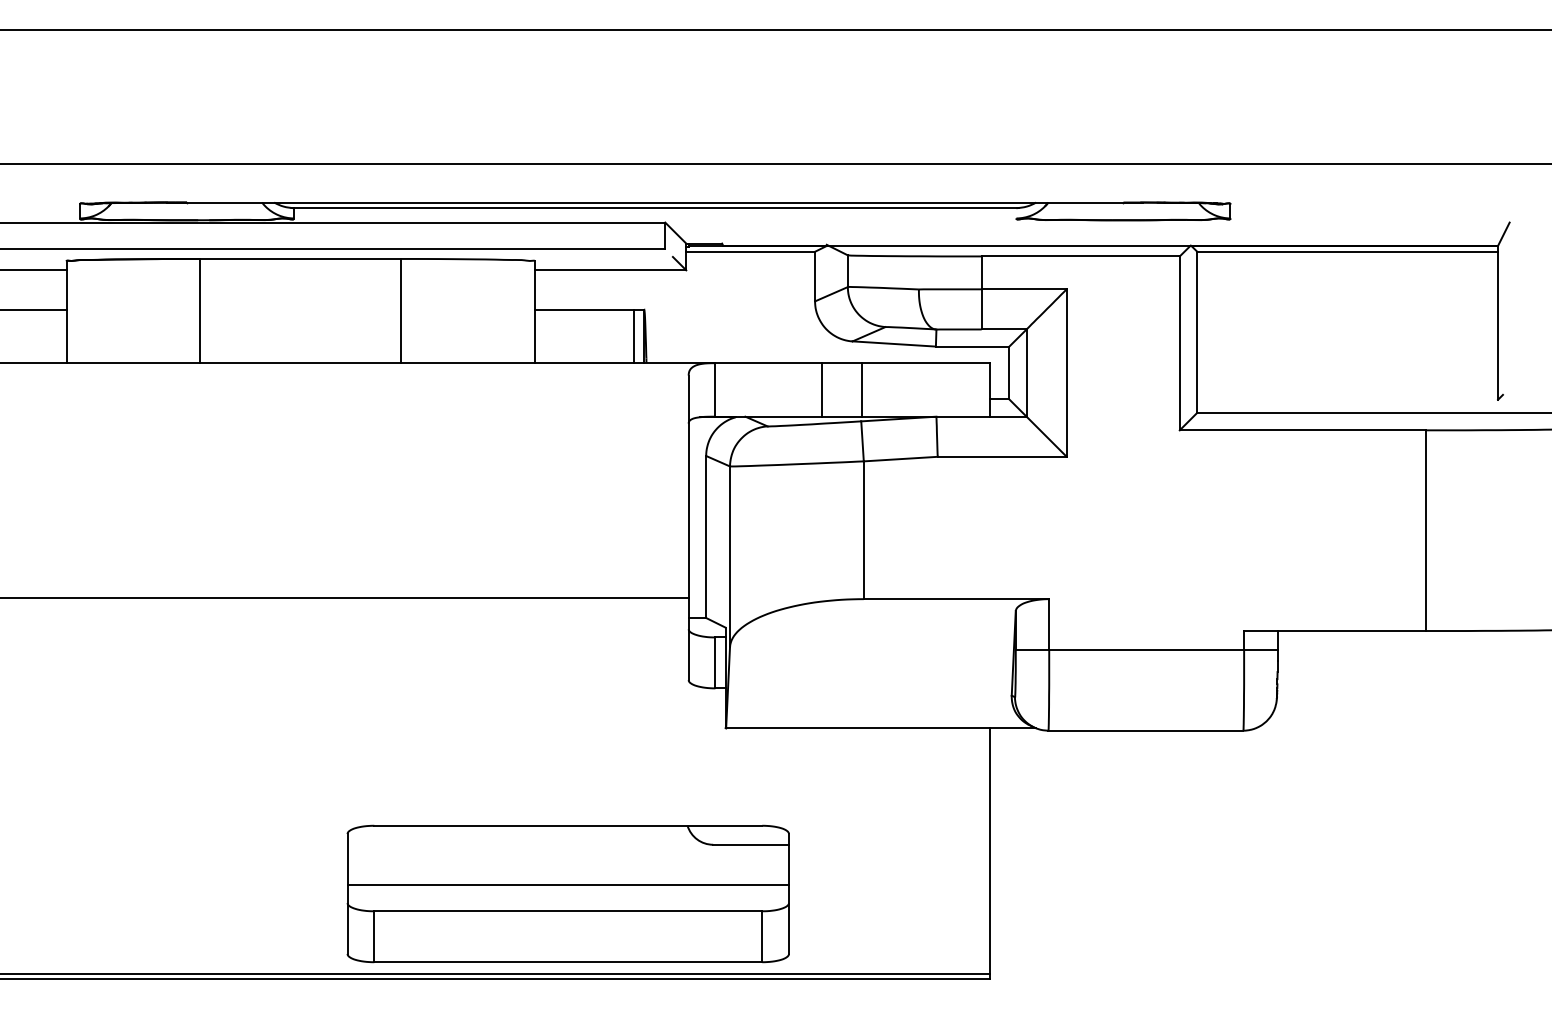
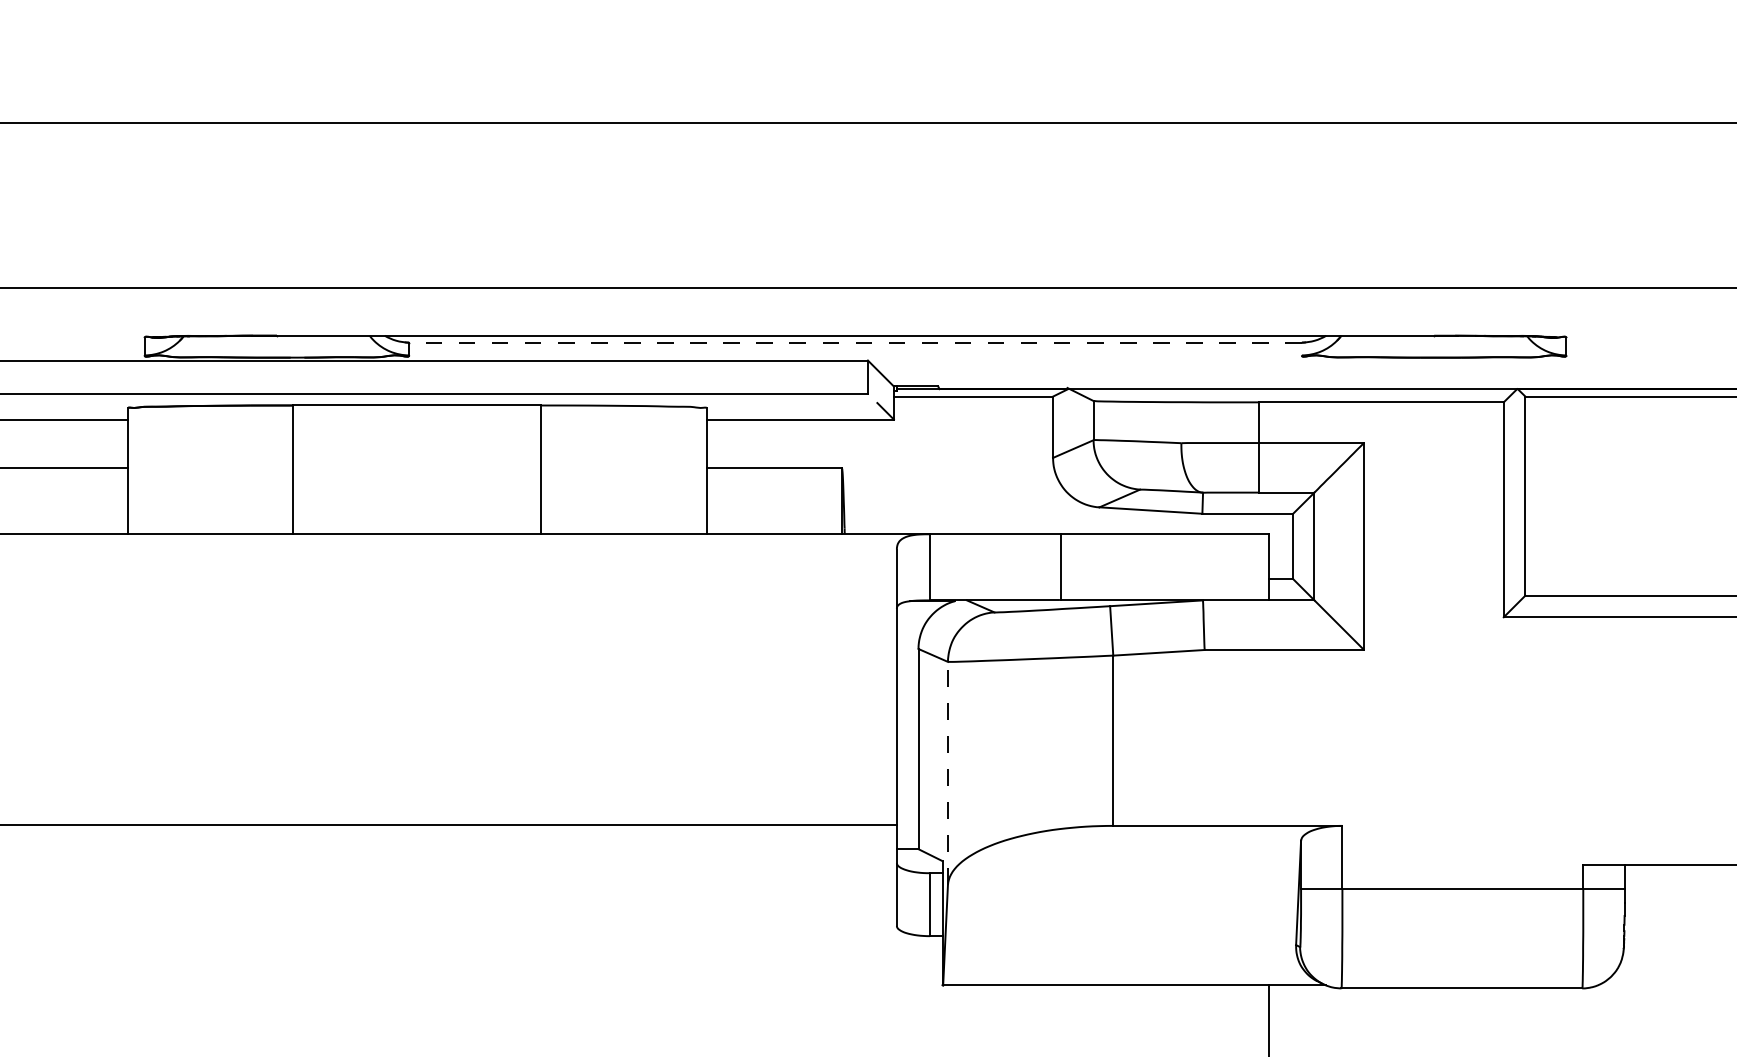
line: (654, 208) -> (854, 343), solid -> dashed
line: (633, 336) -> (828, 501), removed
line: (861, 389) -> (1110, 566), removed
line: (730, 556) -> (948, 773), solid -> dashed

